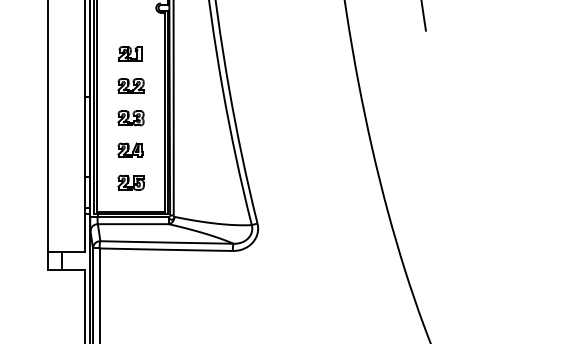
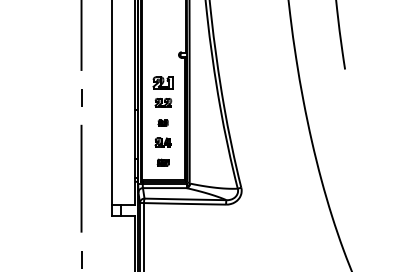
part: (129, 54) -> (162, 83), size x1.4
part: (129, 117) -> (162, 122), size x0.6
part: (129, 182) -> (162, 162), size x0.7

